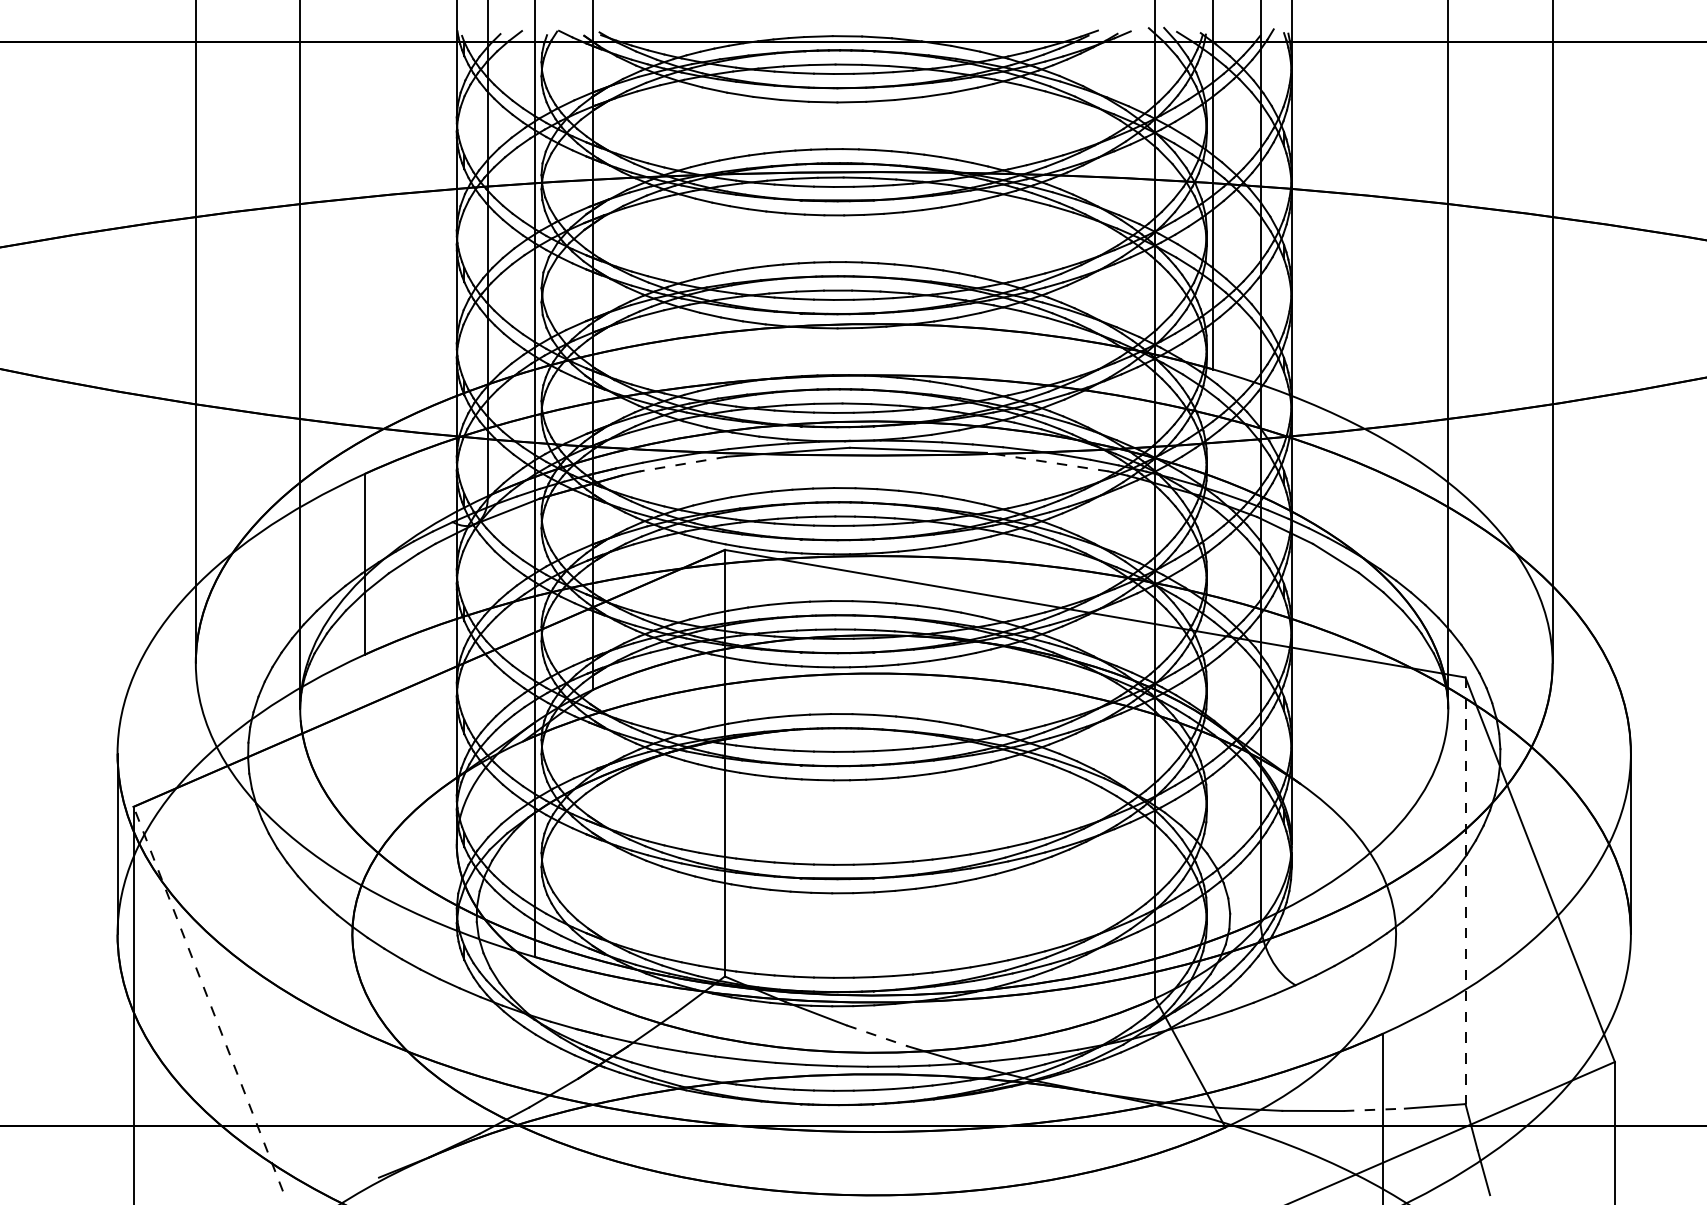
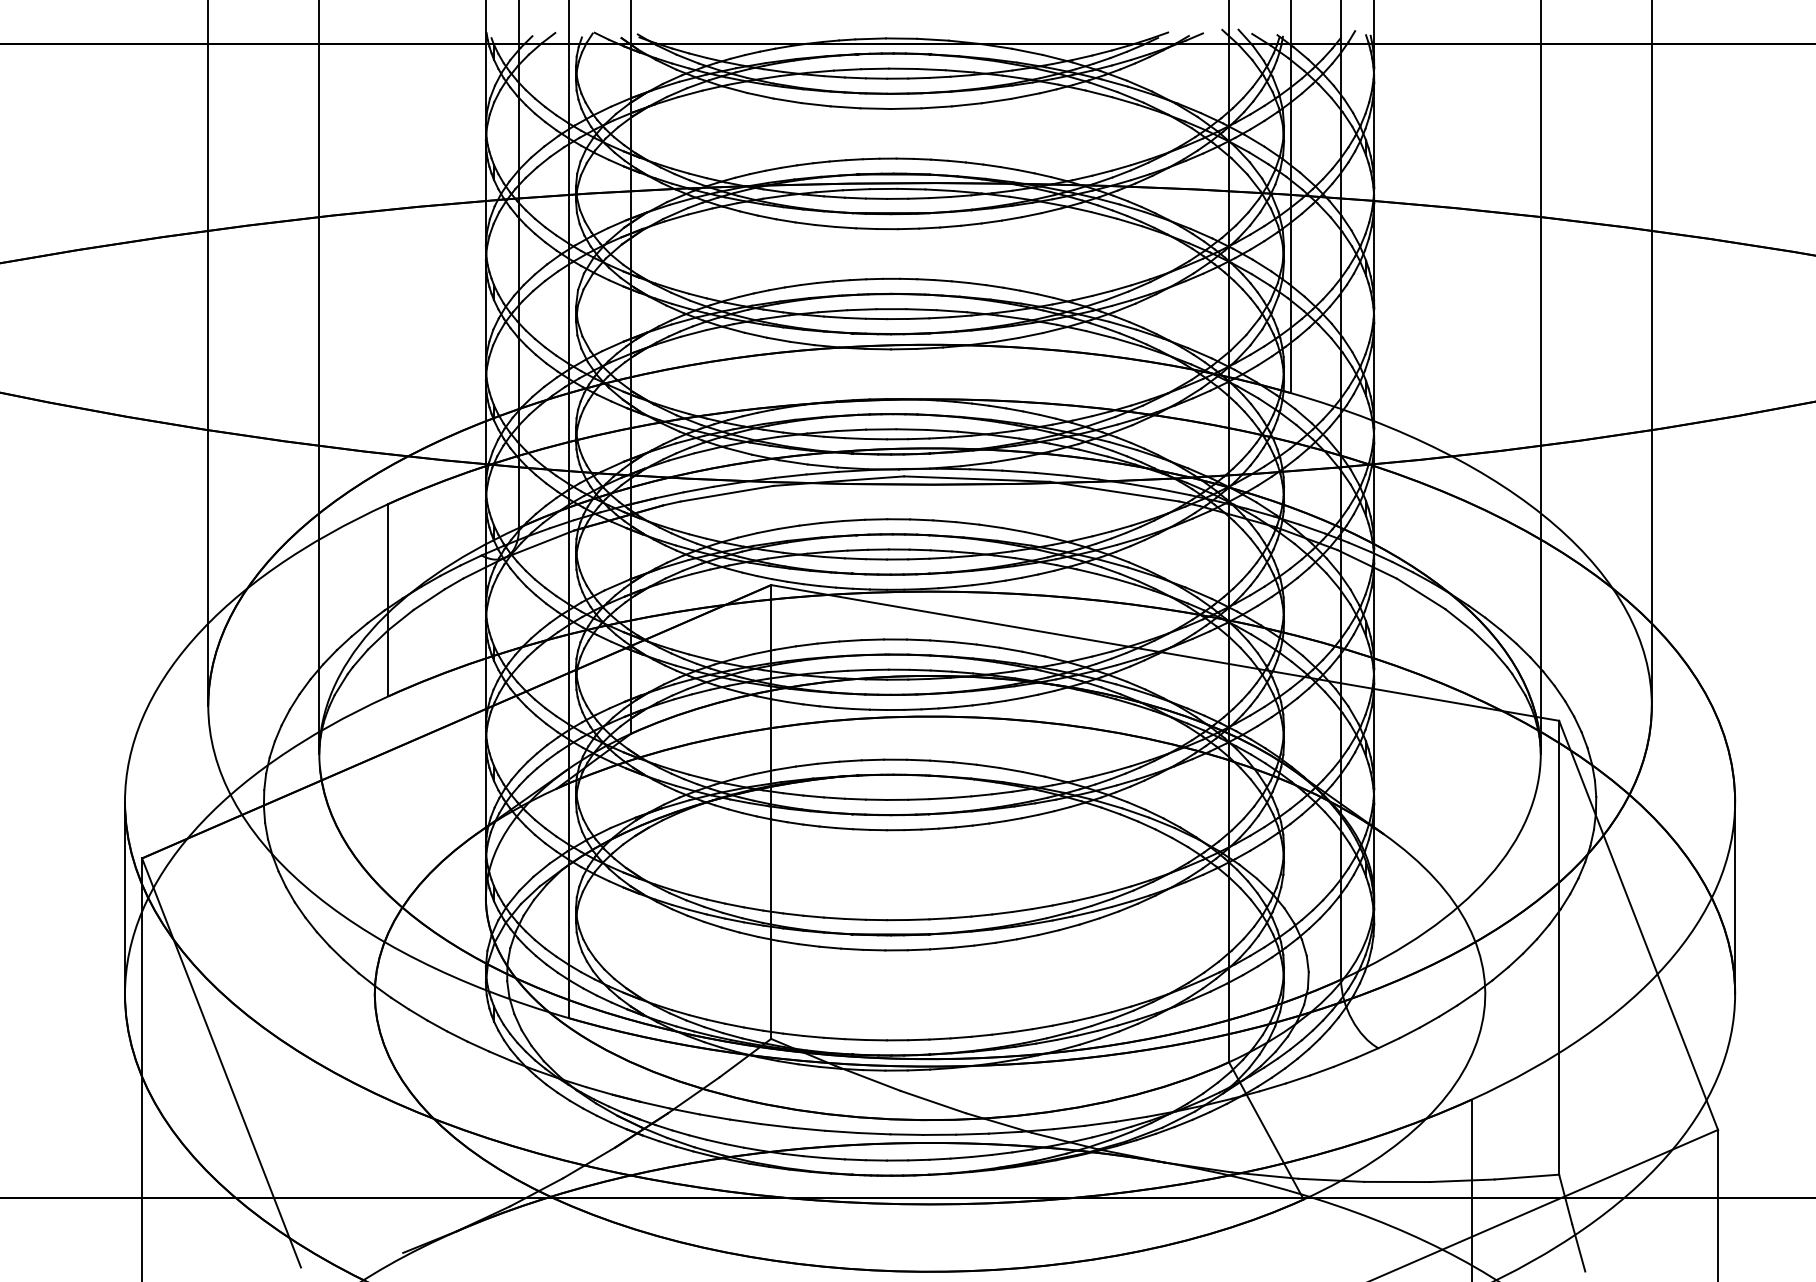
line: (1047, 461) -> (1114, 491), dashed -> solid
line: (682, 463) -> (726, 493), dashed -> solid
line: (1465, 890) -> (1559, 947), dashed -> solid
line: (208, 998) -> (221, 1062), dashed -> solid
line: (877, 1036) -> (933, 1102), dashed -> solid
line: (1374, 1109) -> (1462, 1180), dashed -> solid

